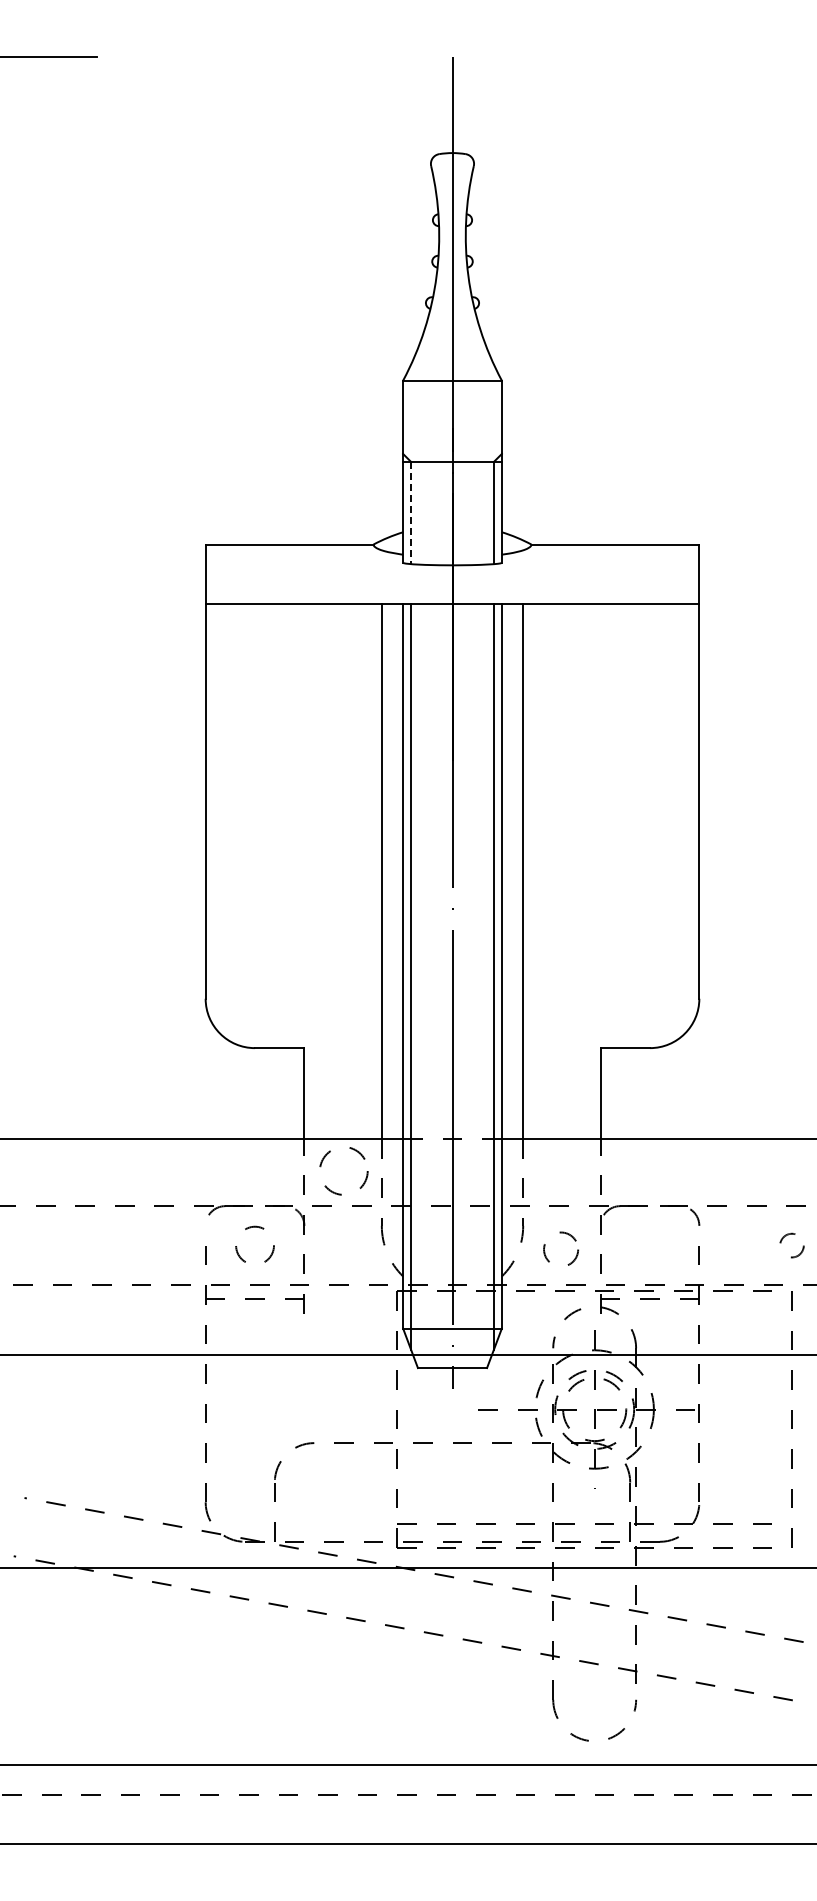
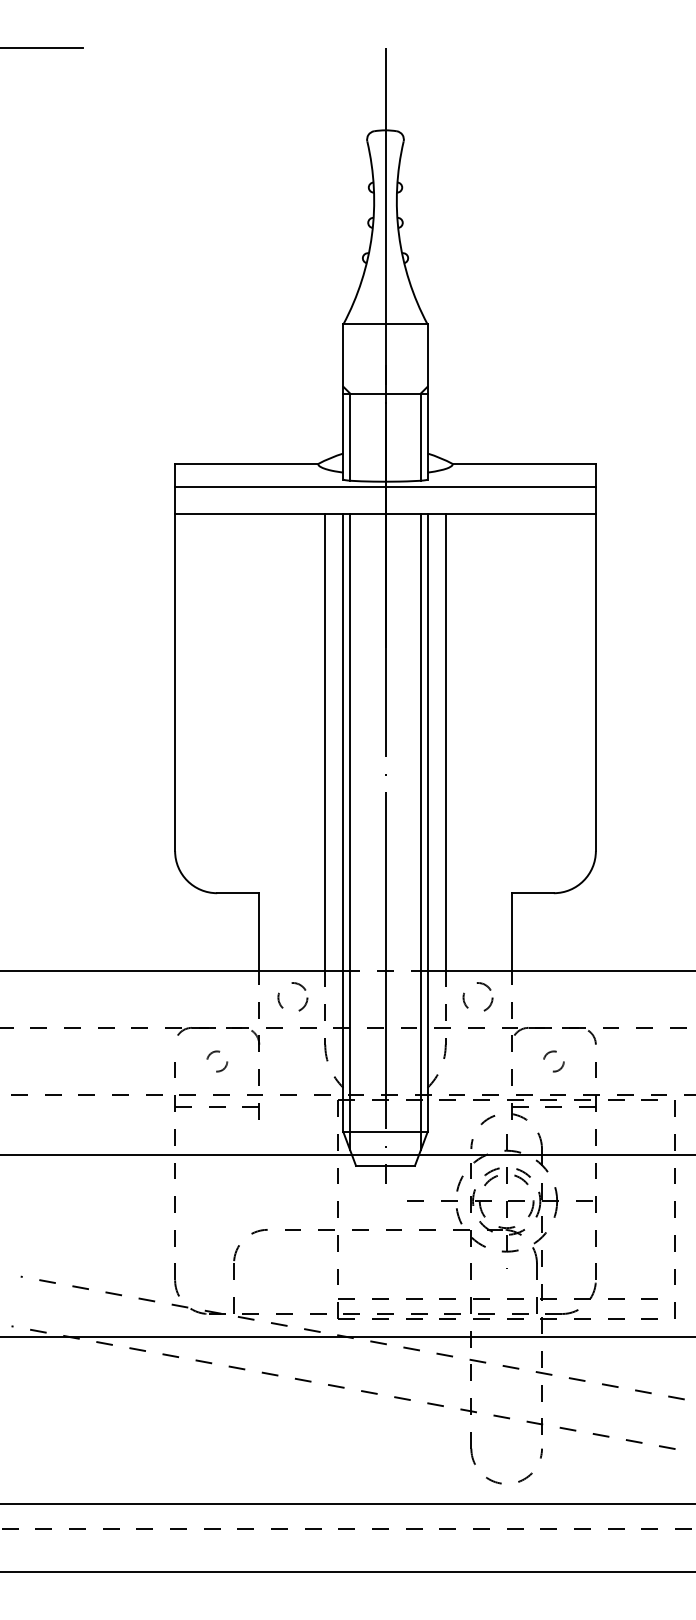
line: (411, 513) -> (350, 437), dashed -> solid
line: (452, 571) -> (385, 486), added
circle: (343, 1169) -> (292, 996), size x0.71
circle: (254, 1245) -> (216, 1061), size x0.62
circle: (791, 1245) -> (553, 1061), moved
circle: (561, 1248) -> (478, 996), moved

